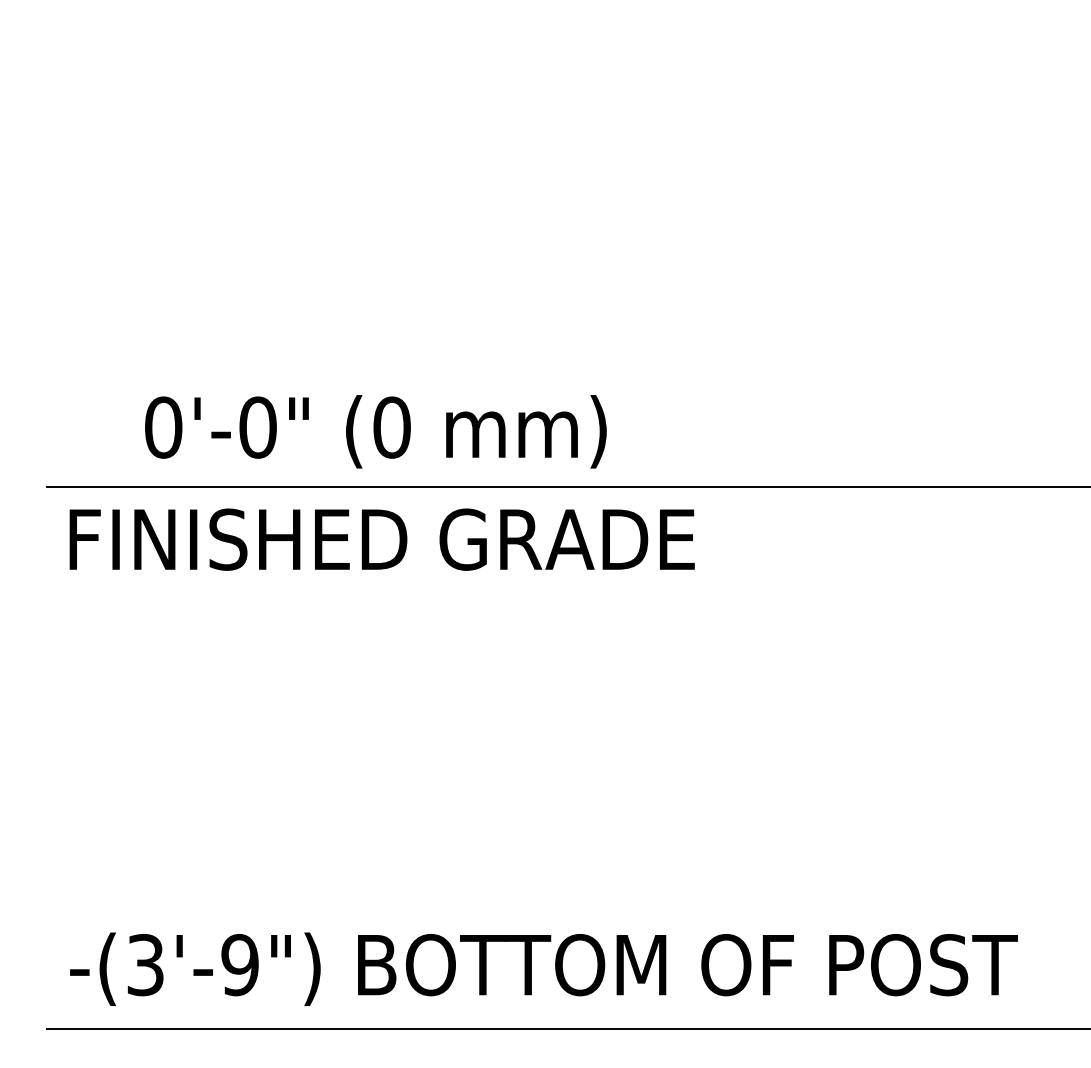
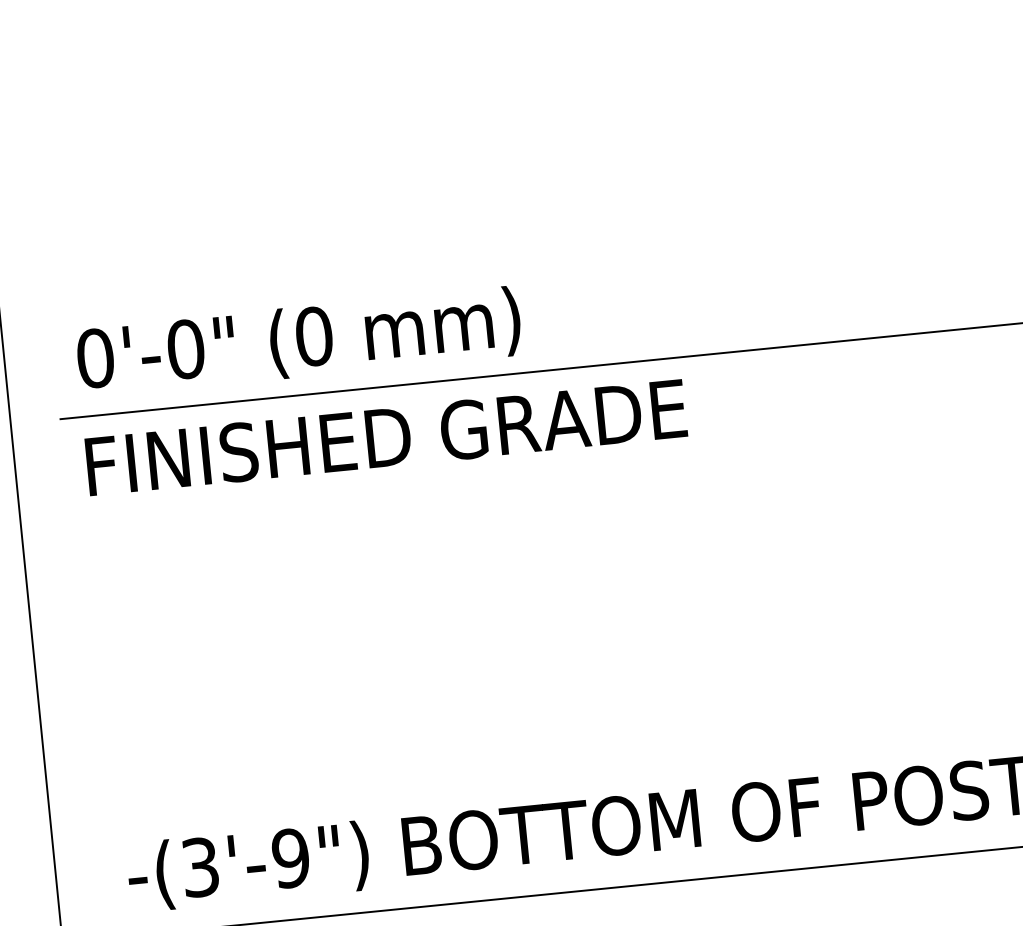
text: (375, 431) -> (298, 341), moved

